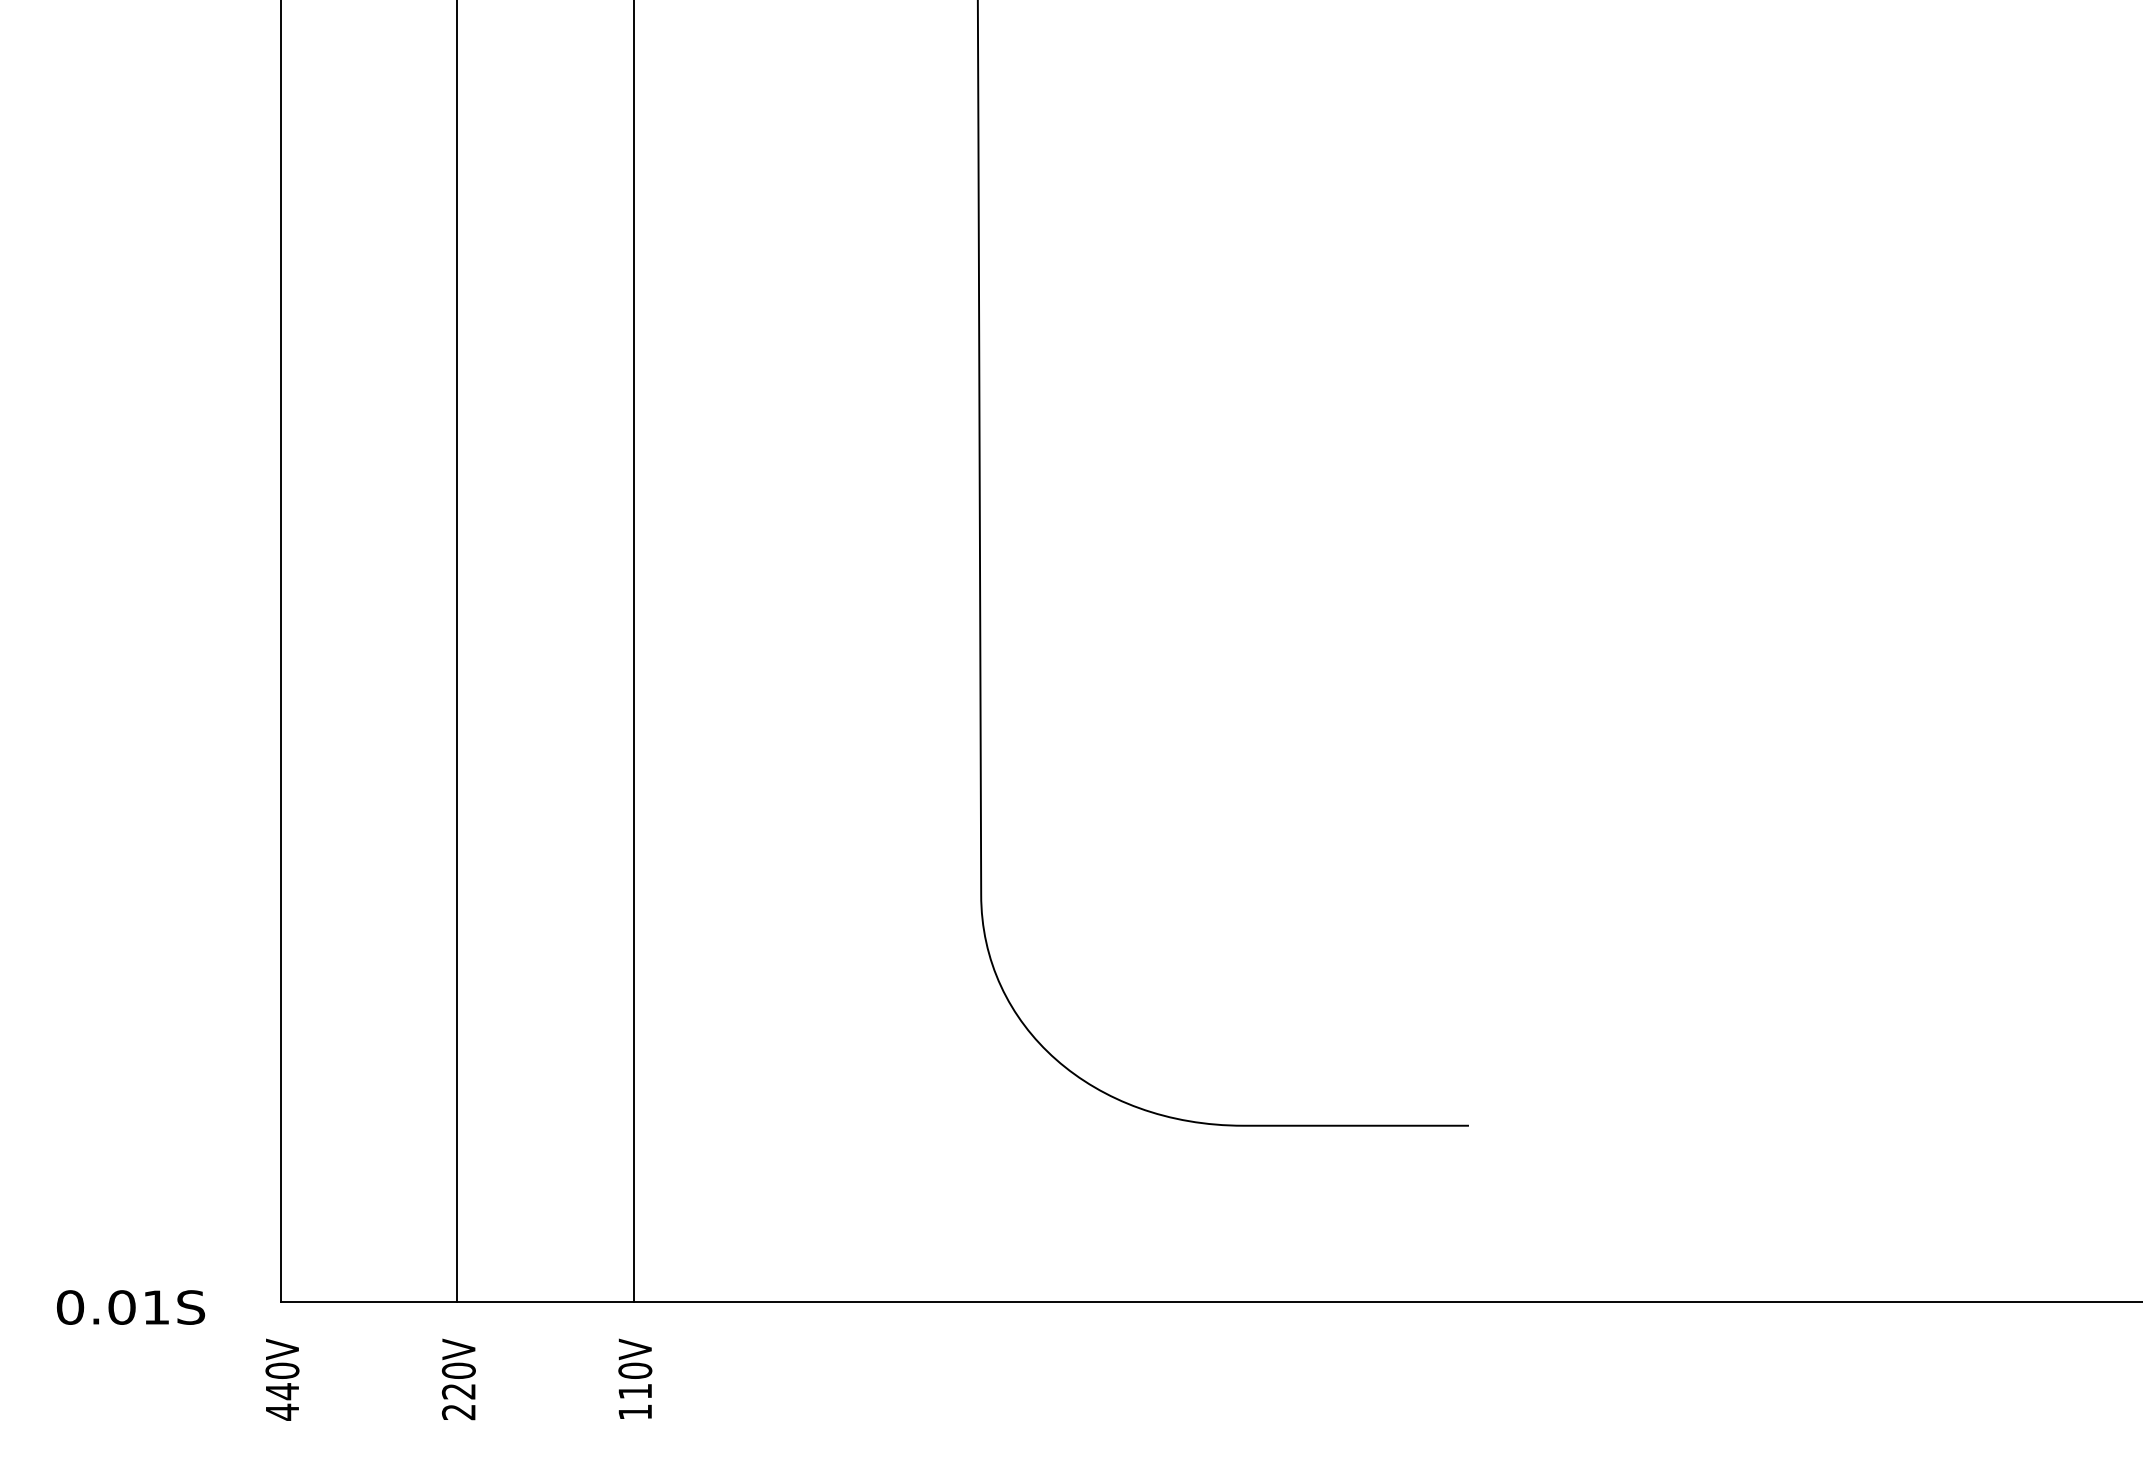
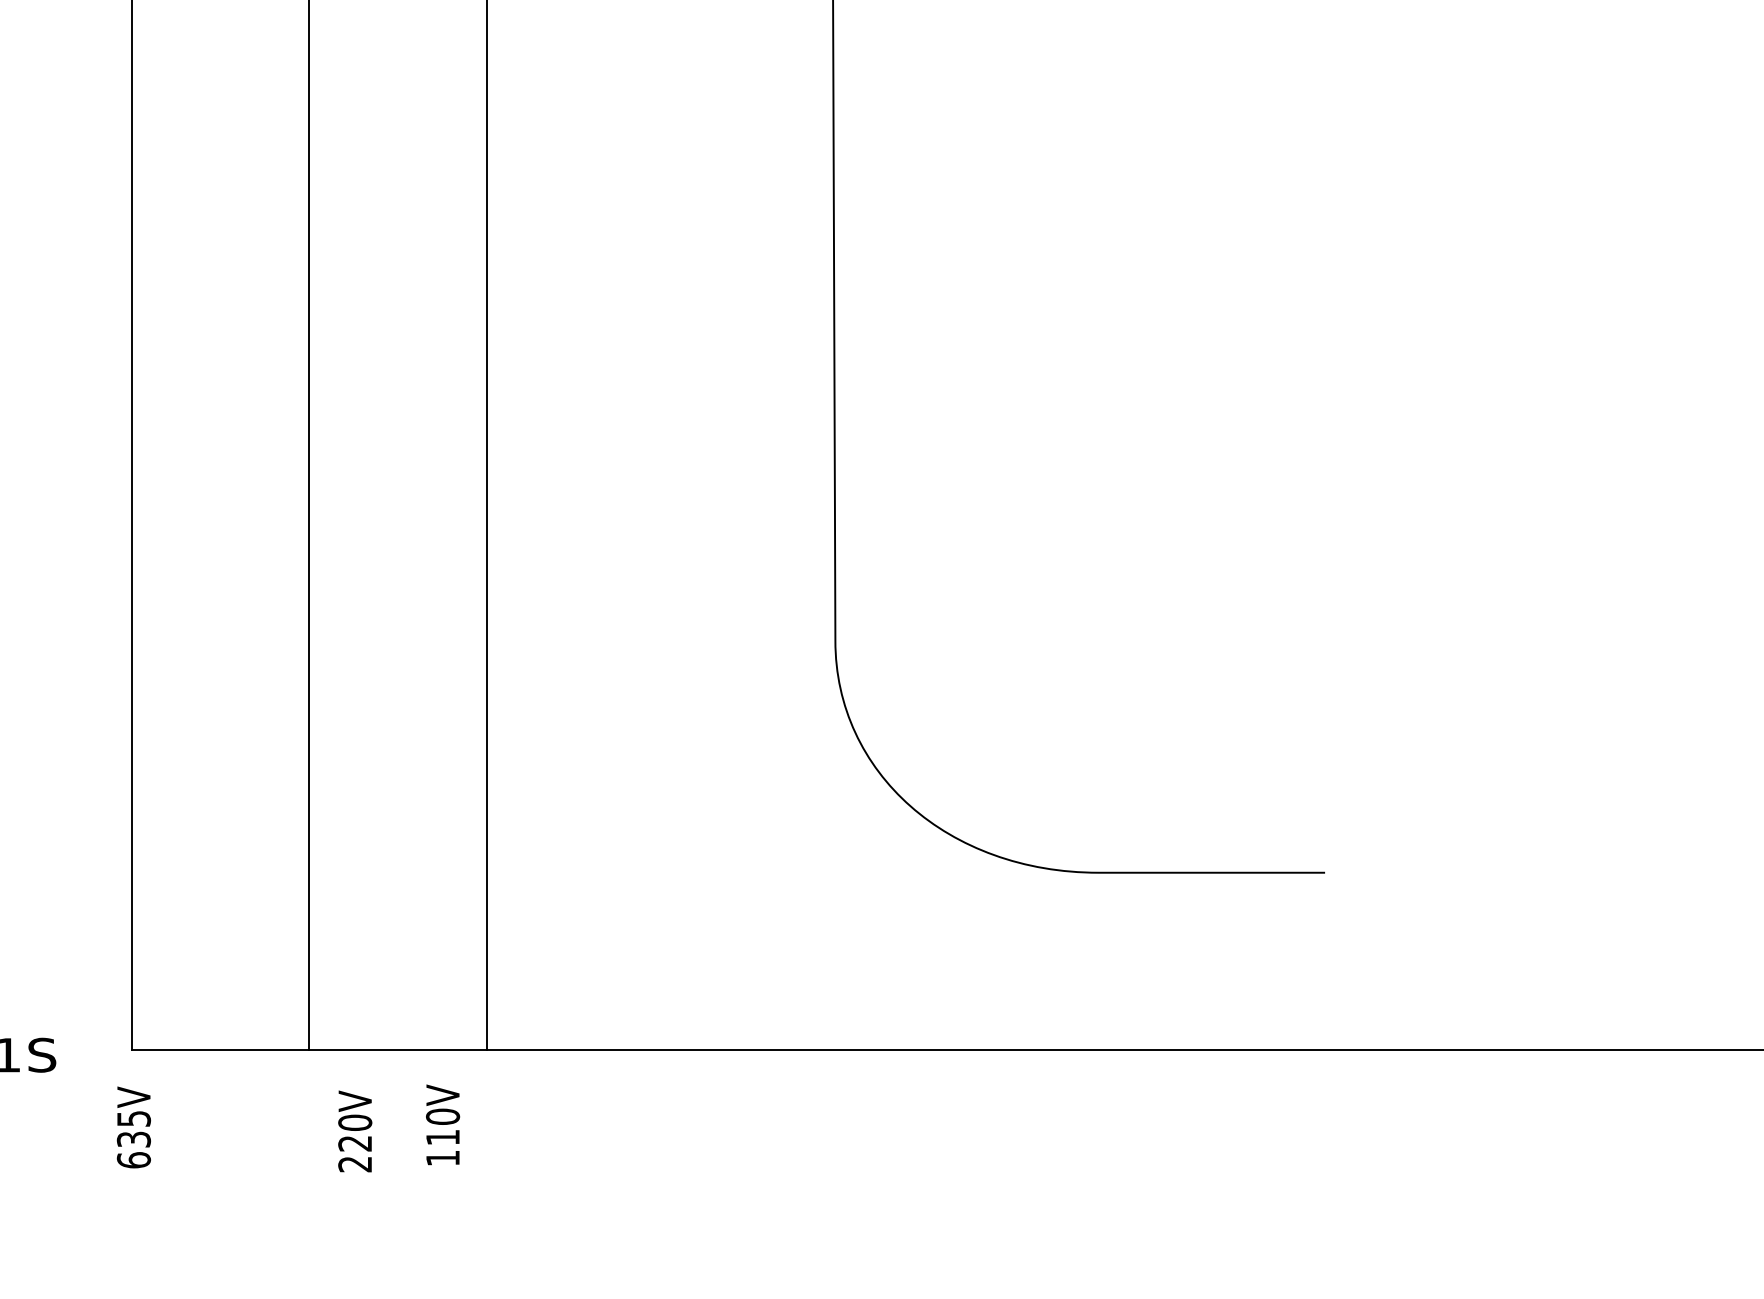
text: (635, 1378) -> (443, 1124), moved
text: (458, 1379) -> (354, 1131), moved
text: (282, 1391) -> (133, 1139), 440V -> 635V

